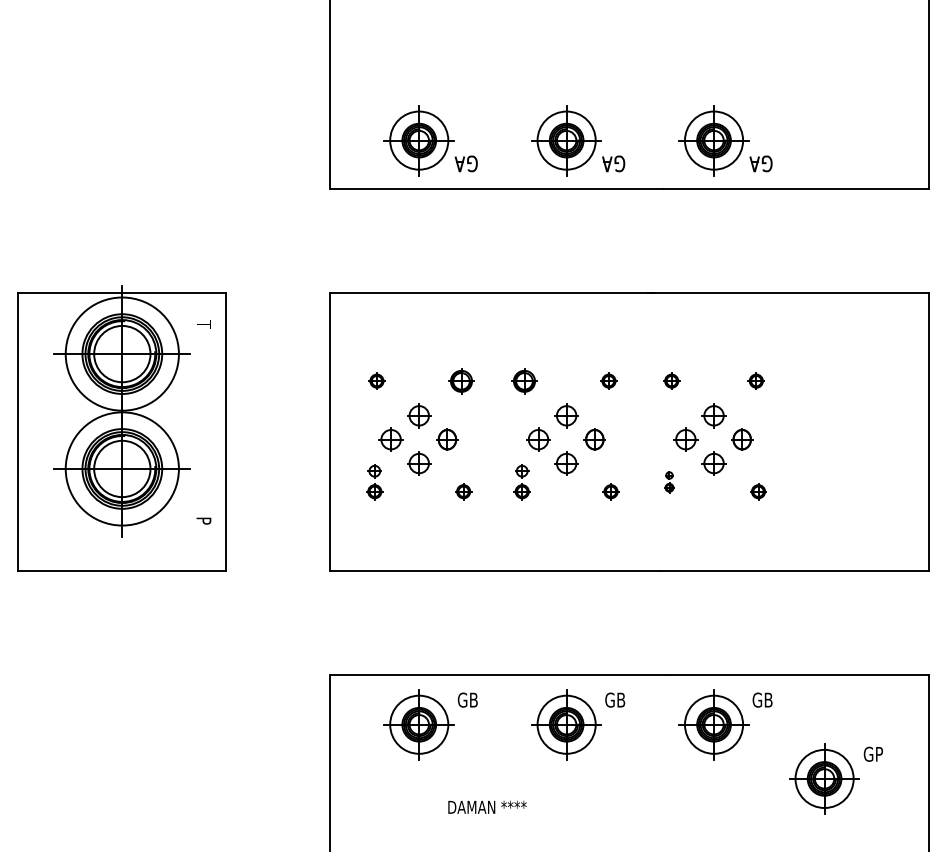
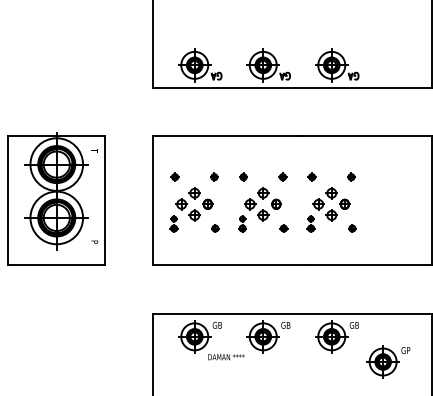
part: (461, 379) -> (214, 176), size x0.62
part: (524, 379) -> (243, 176), size x0.62
part: (668, 480) -> (310, 223), size x1.67
text: (487, 807) -> (226, 357), moved

